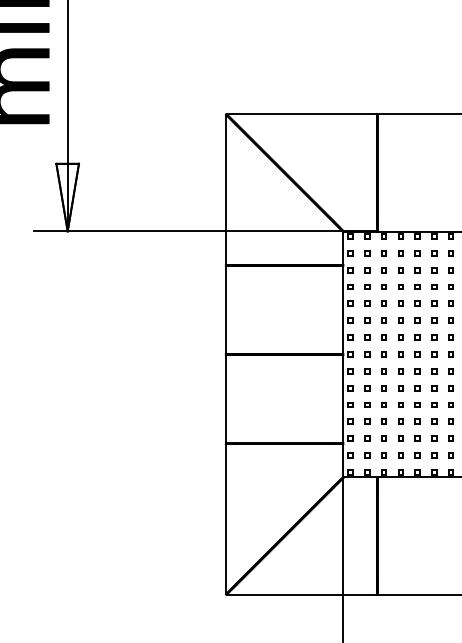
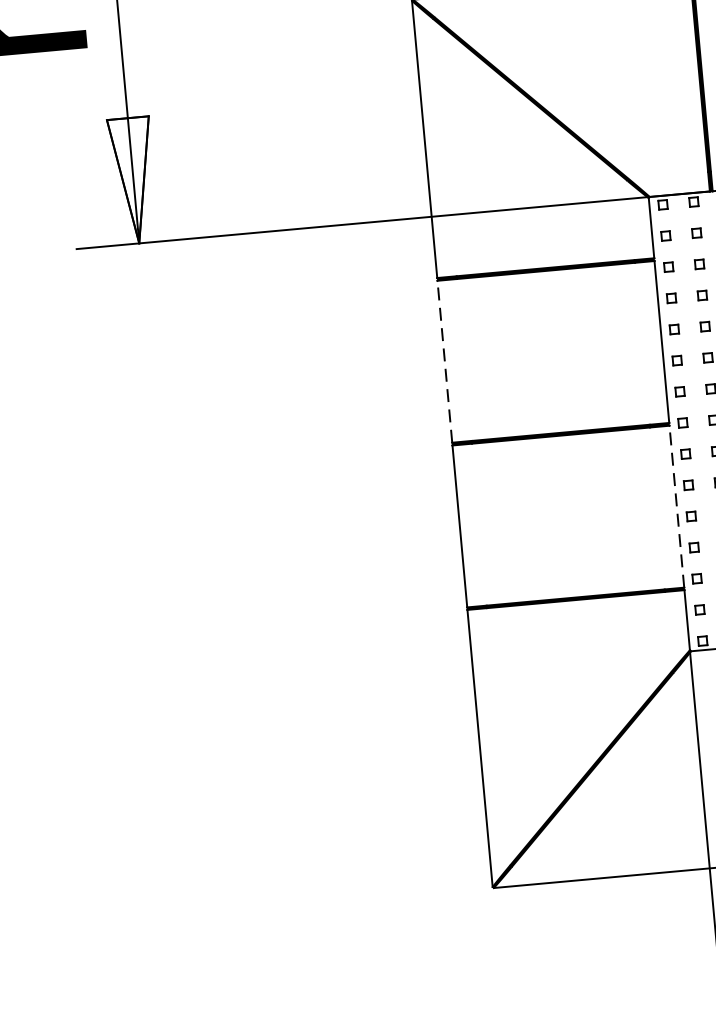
line: (225, 309) -> (443, 360), solid -> dashed
line: (343, 399) -> (677, 507), solid -> dashed

